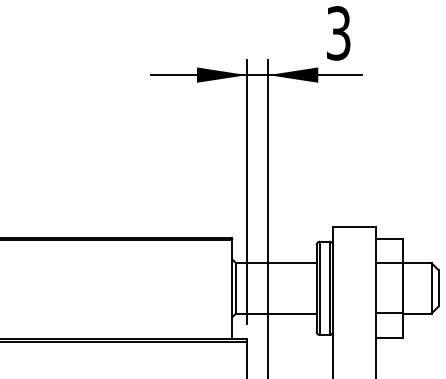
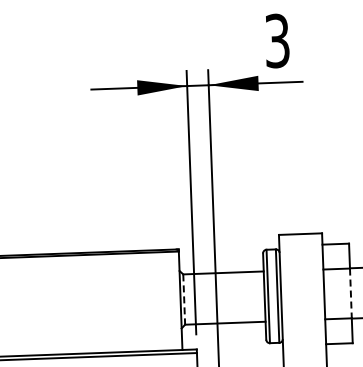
line: (236, 288) -> (184, 299), solid -> dashed
line: (402, 288) -> (350, 293), solid -> dashed

